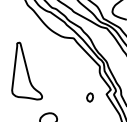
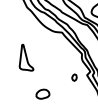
part: (27, 71) -> (26, 57), size x0.6

